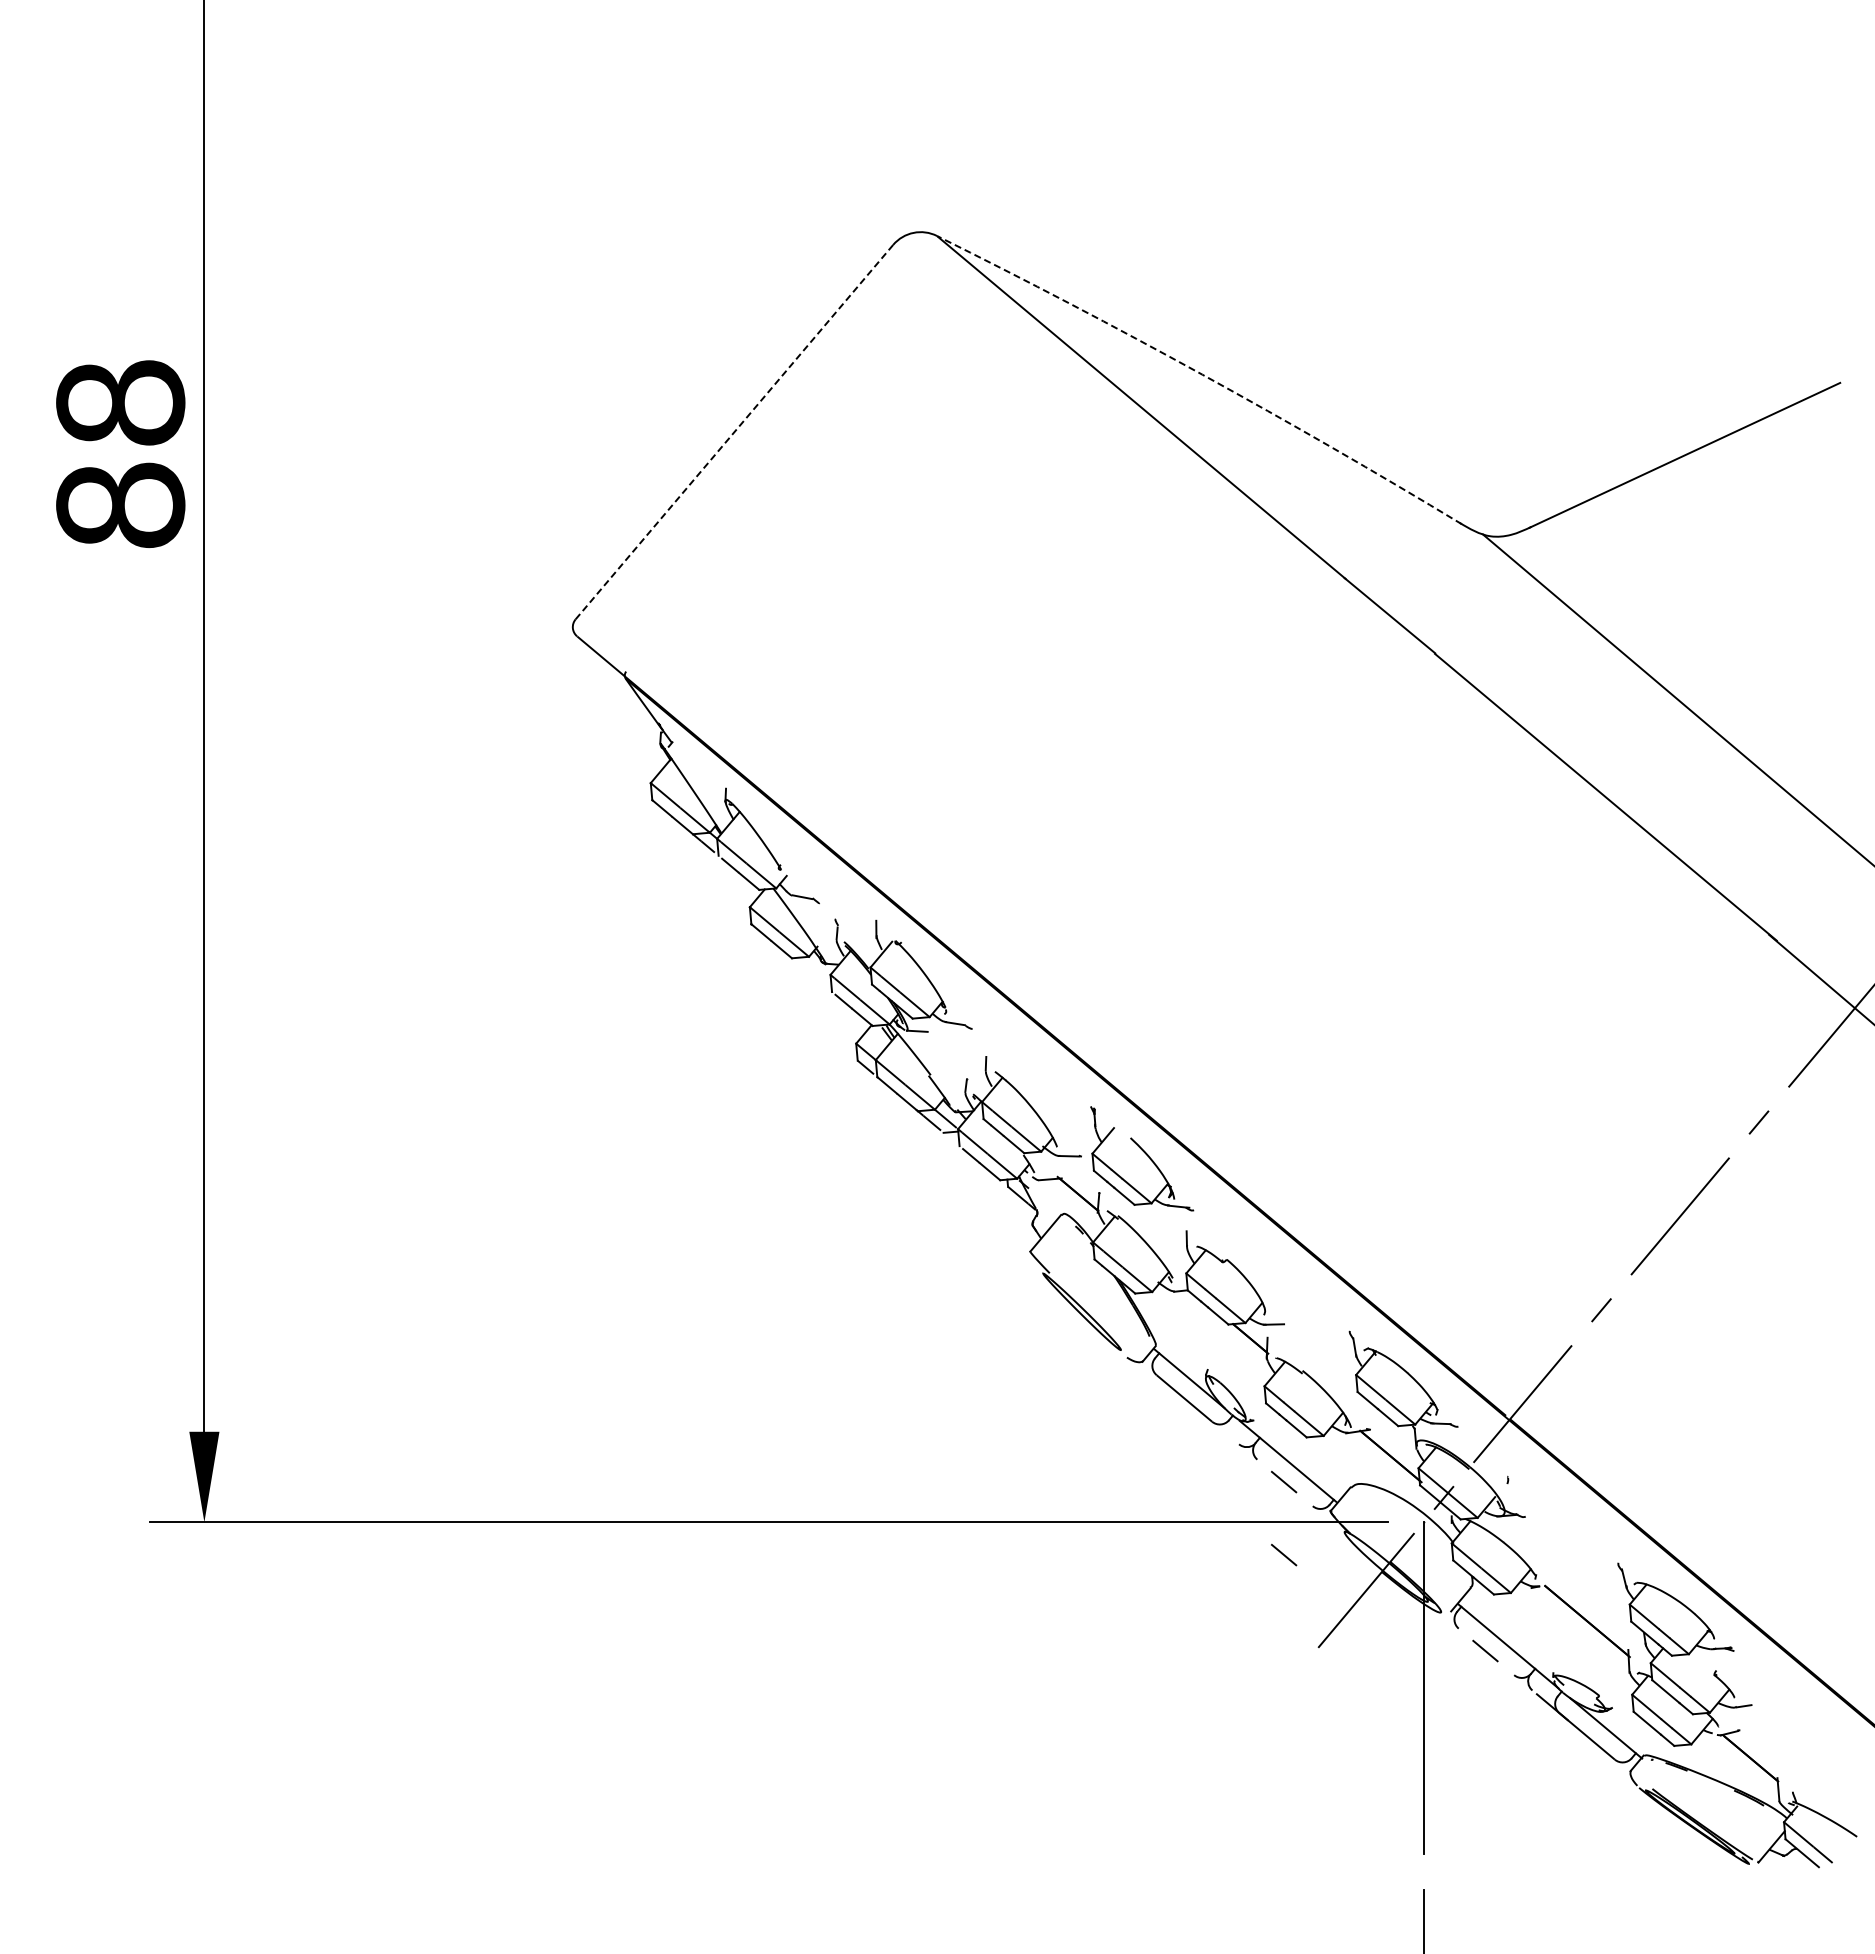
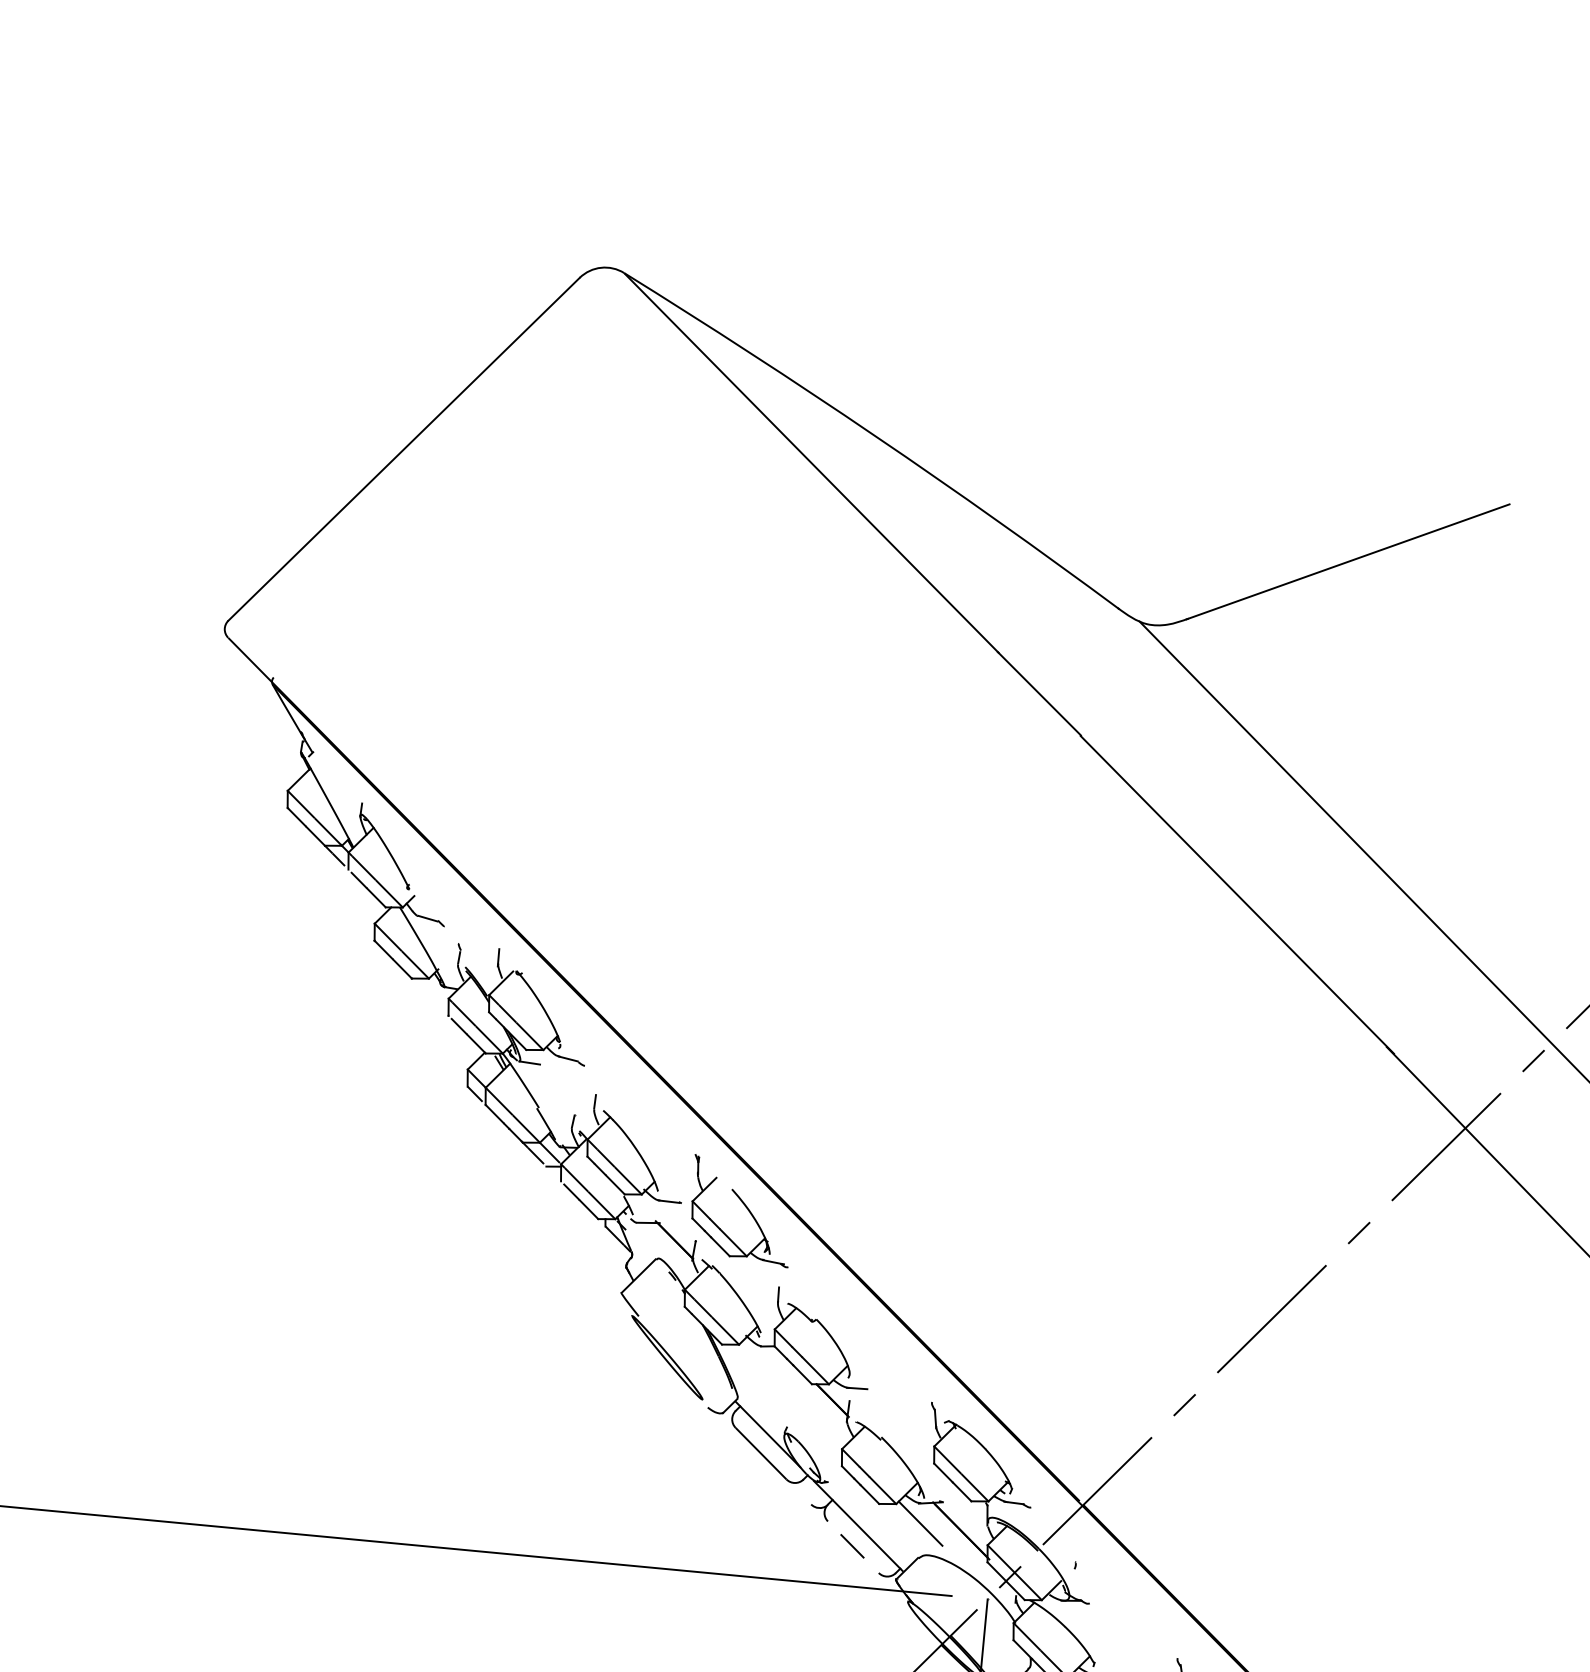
arc: (1202, 374) -> (875, 435), dashed -> solid
line: (734, 432) -> (404, 449), dashed -> solid
line: (1349, 1453) -> (920, 1524), added
line: (1284, 1554) -> (846, 1618), removed

